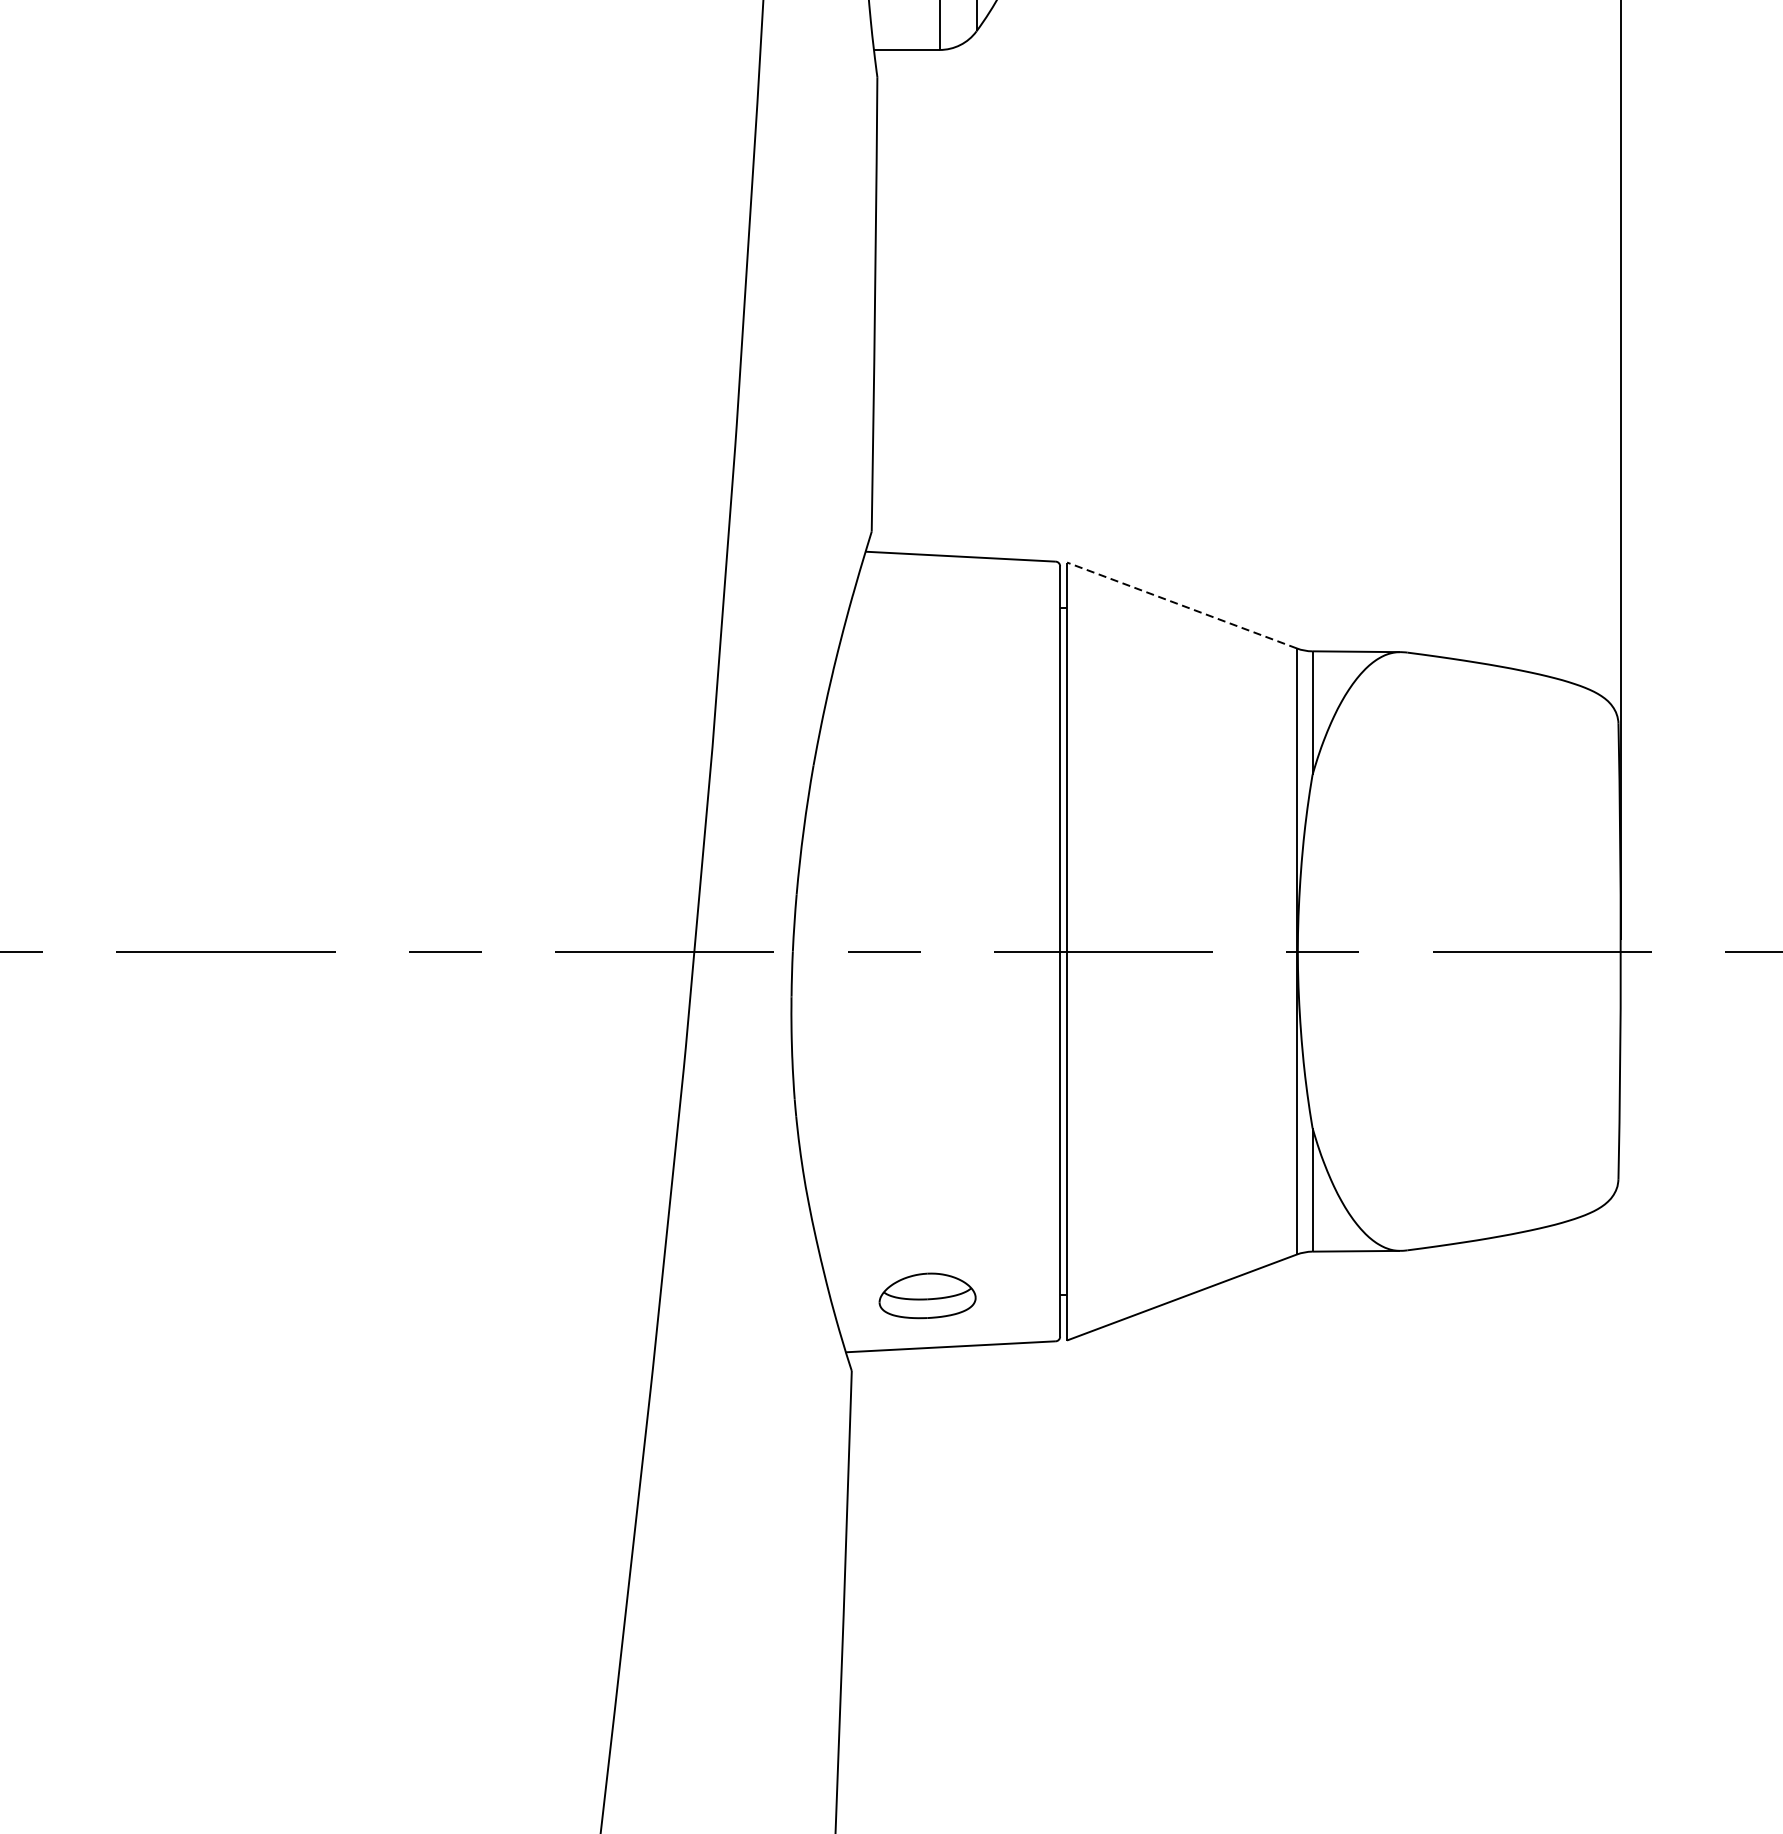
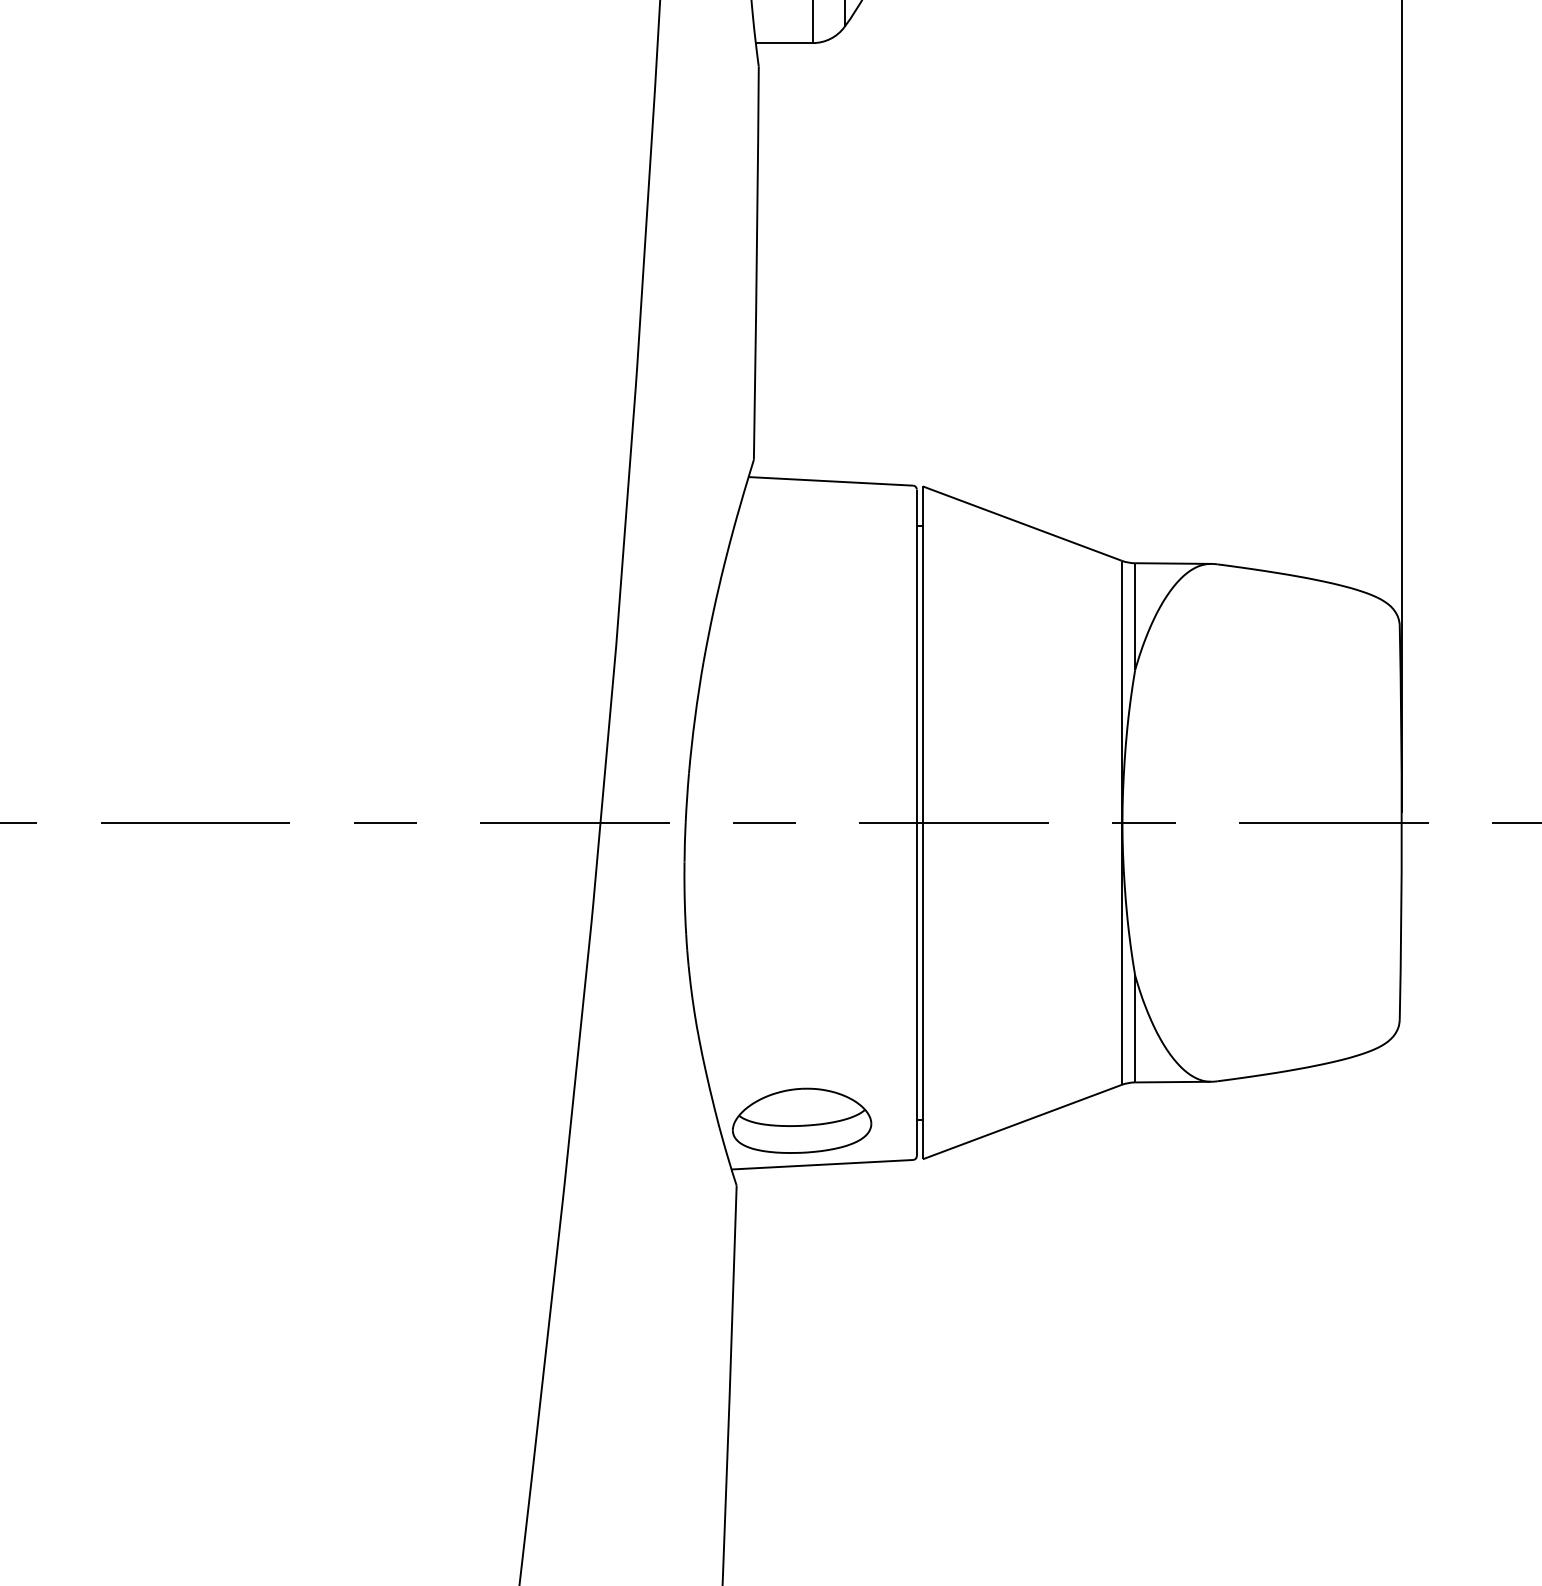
line: (1181, 605) -> (1021, 523), dashed -> solid
part: (927, 1295) -> (802, 1120), size x1.67

